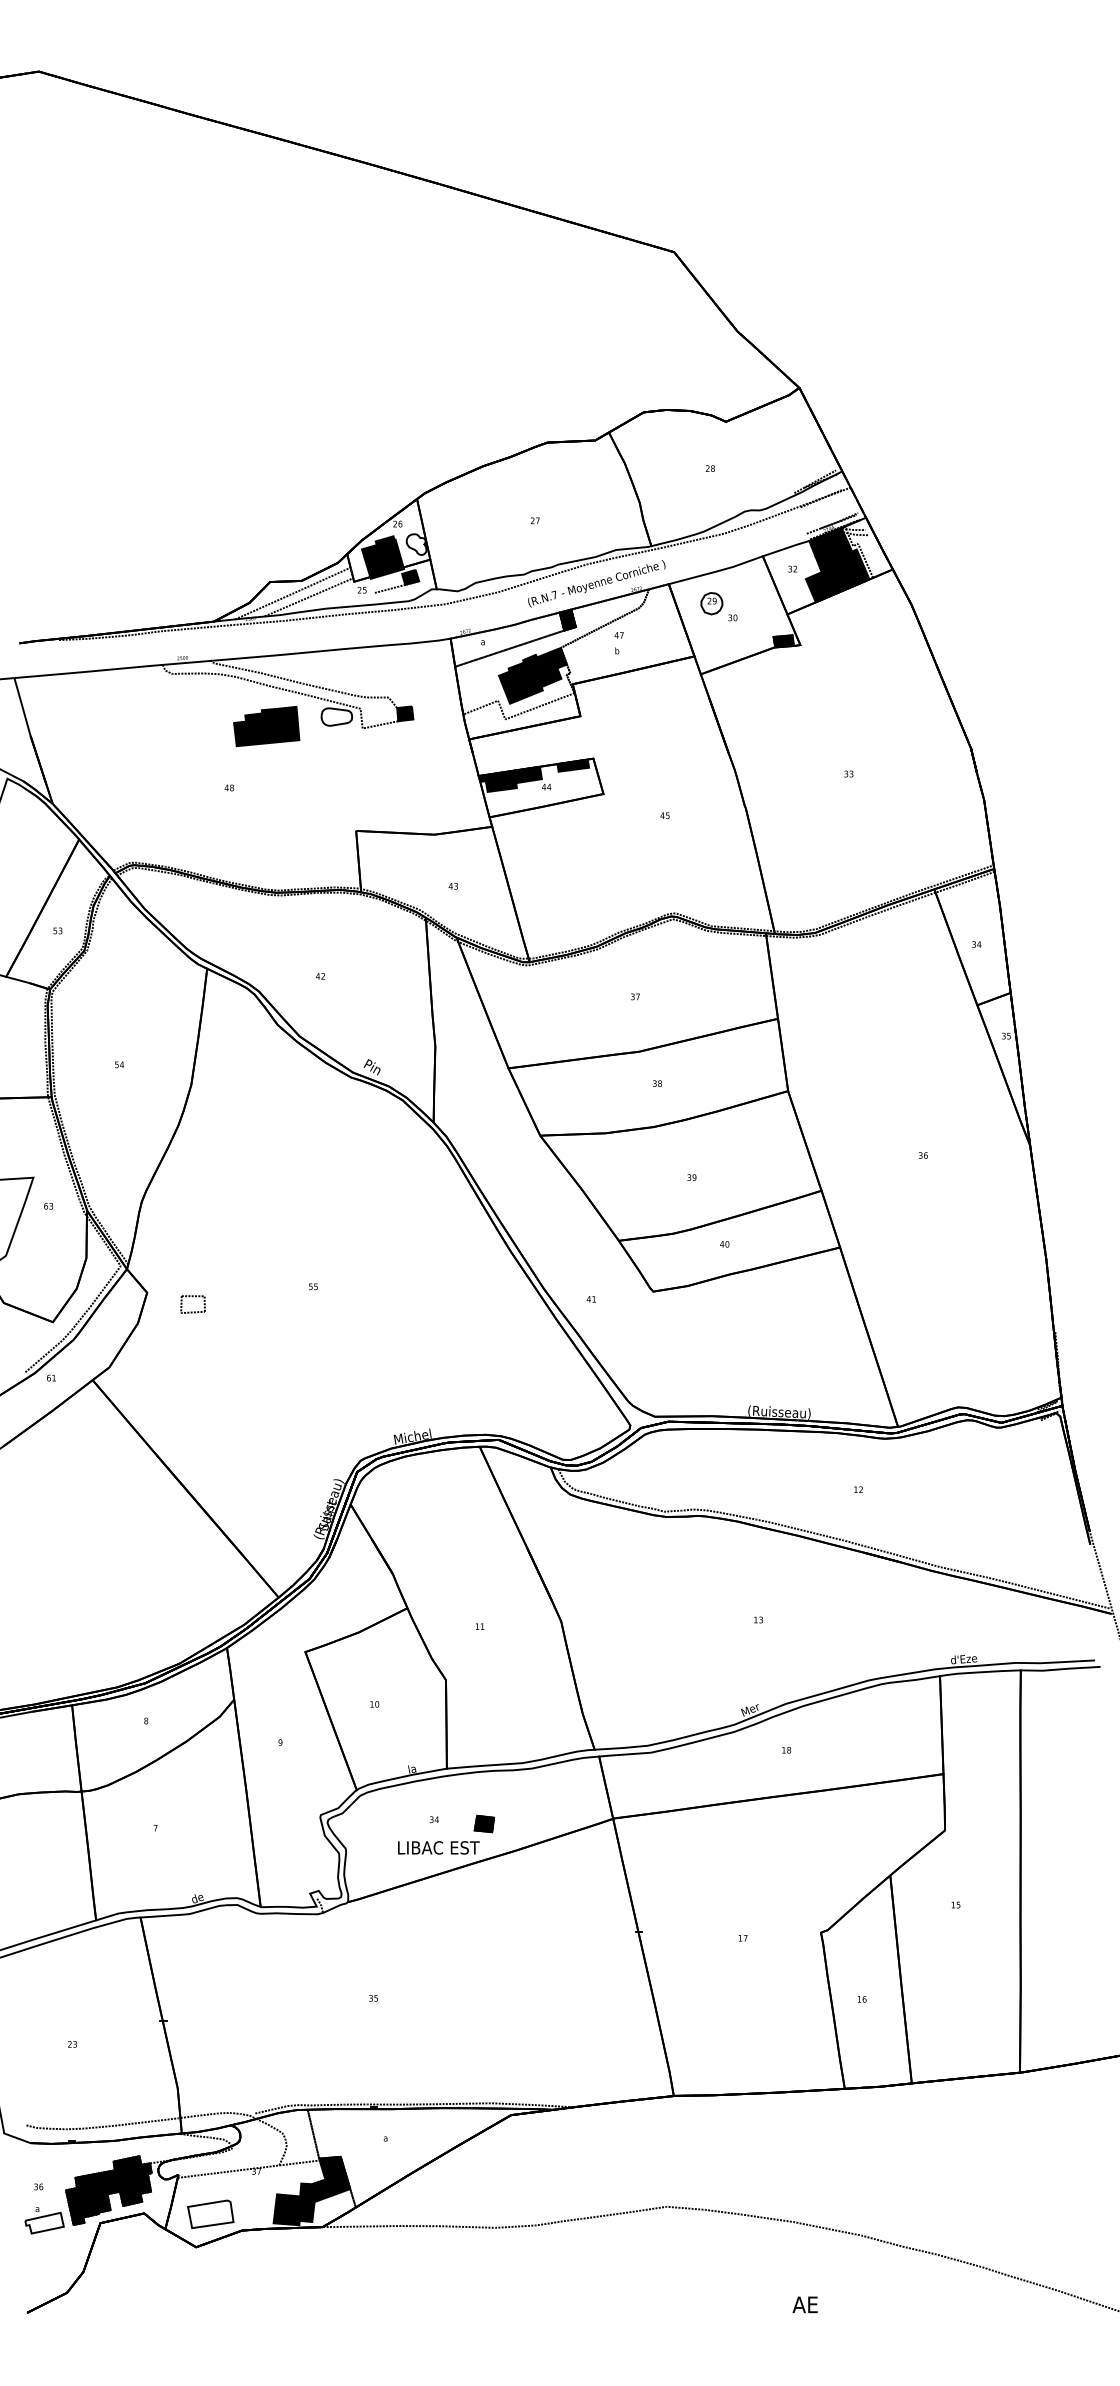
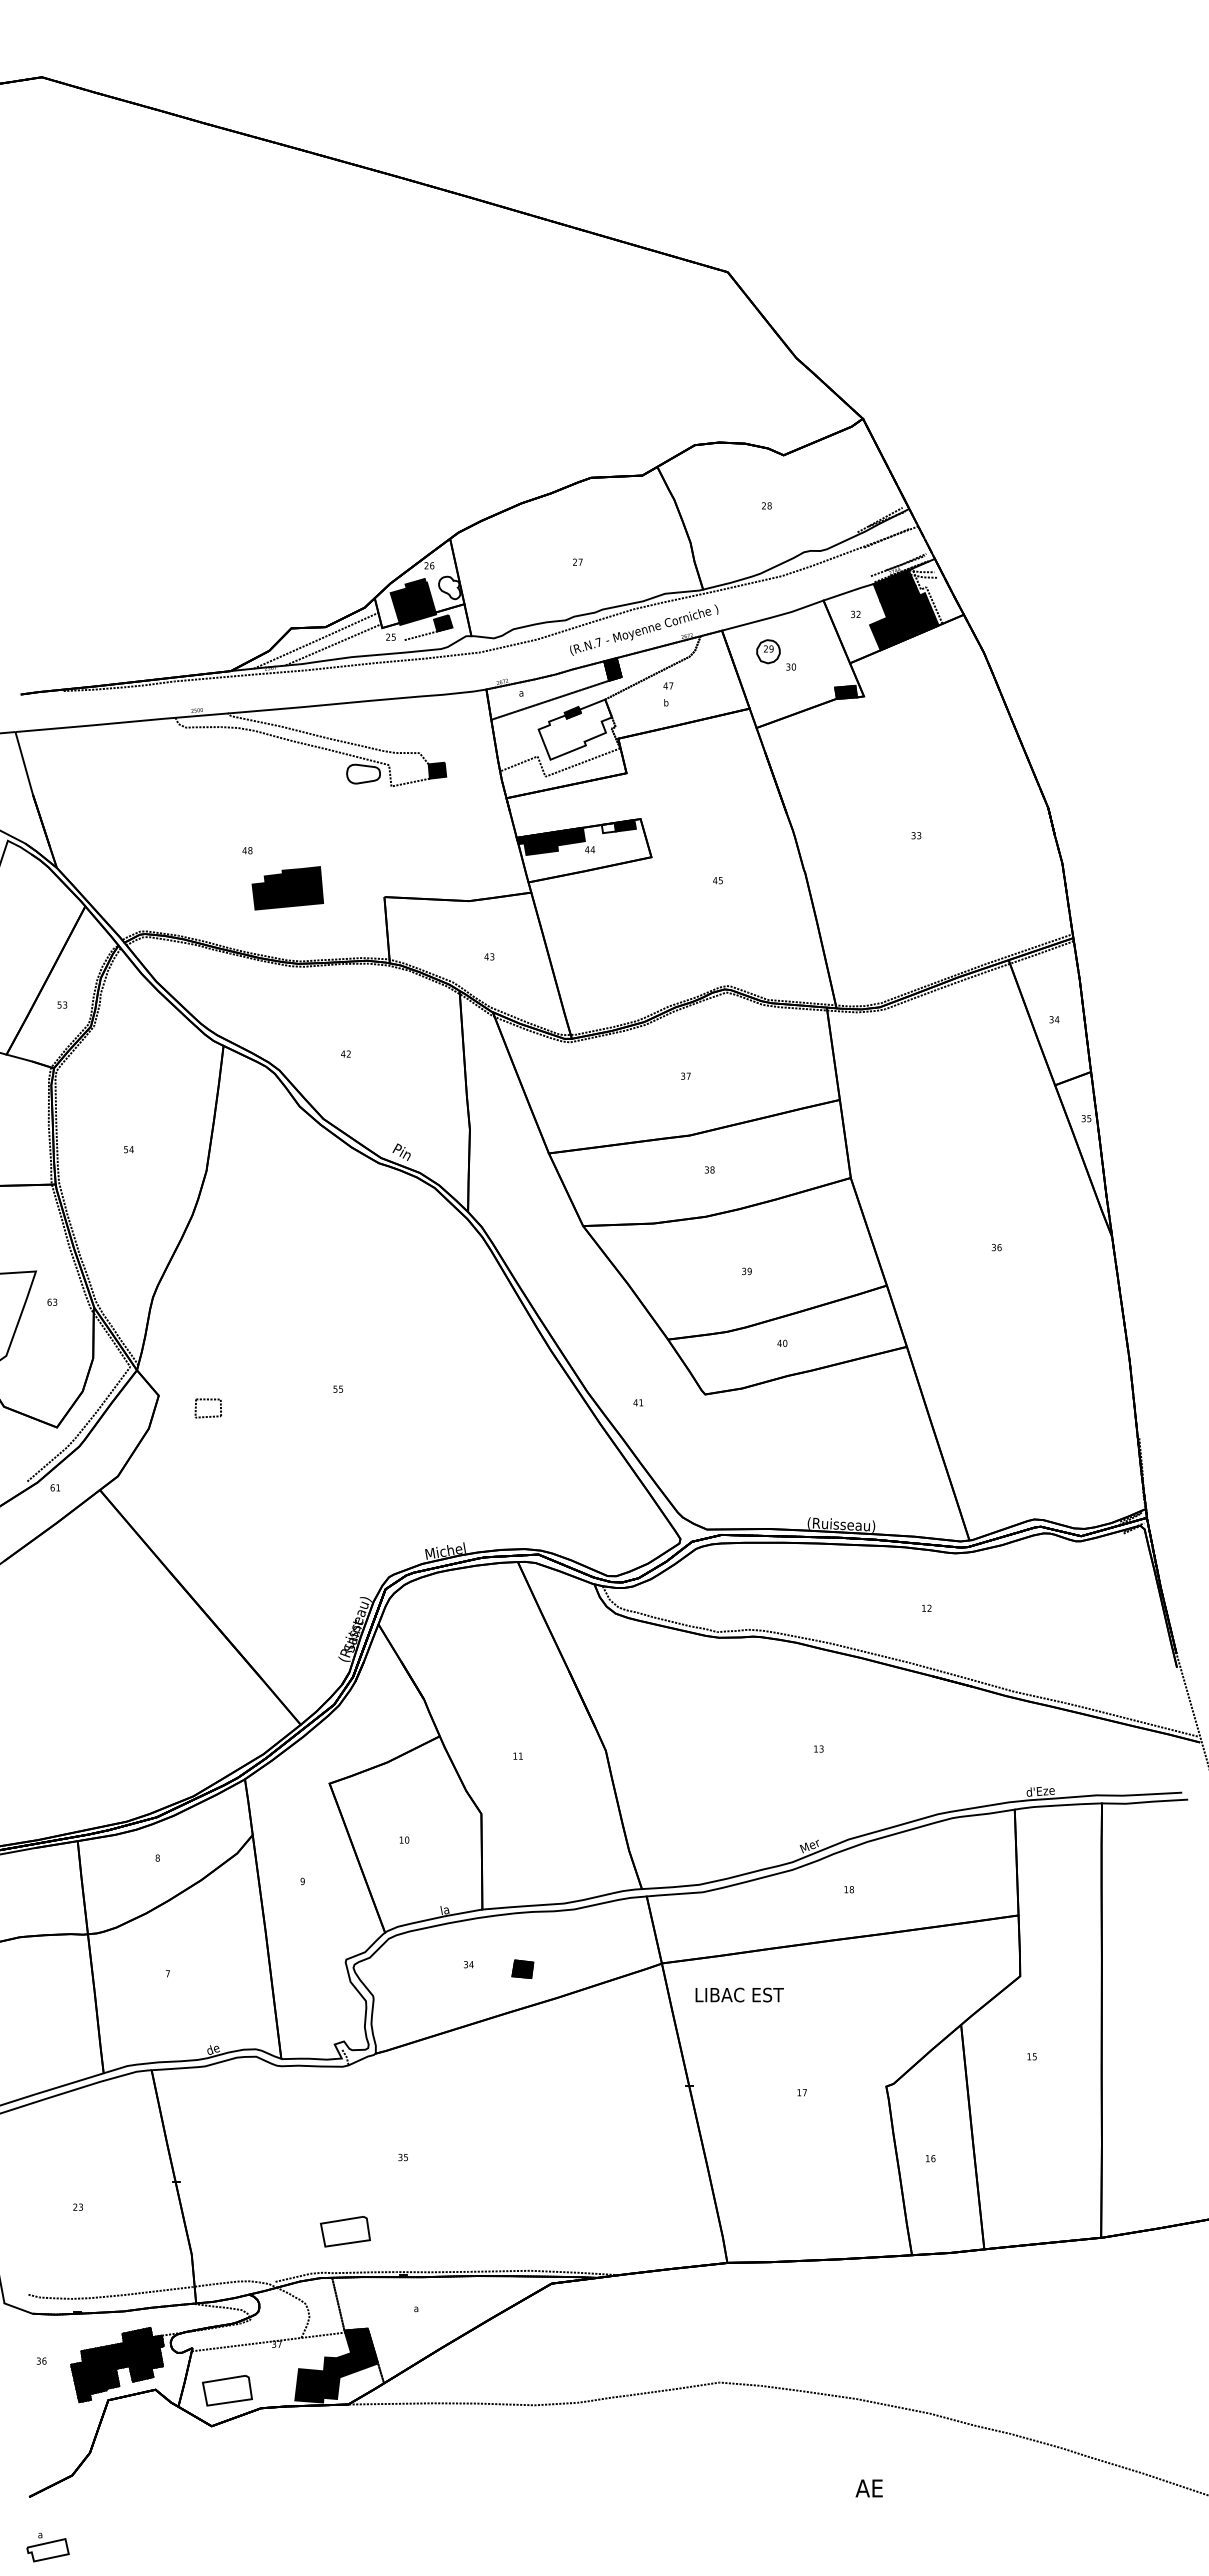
fill: (533, 675) -> (575, 729), removed
part: (266, 726) -> (287, 888), moved
fill: (563, 766) -> (608, 827), removed
text: (438, 1847) -> (739, 1994), moved
part: (320, 2066) -> (345, 2231), added
part: (44, 2220) -> (47, 2547), moved

